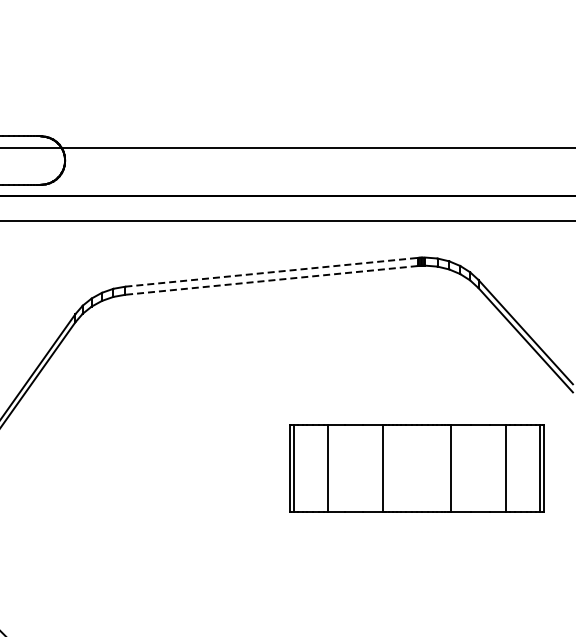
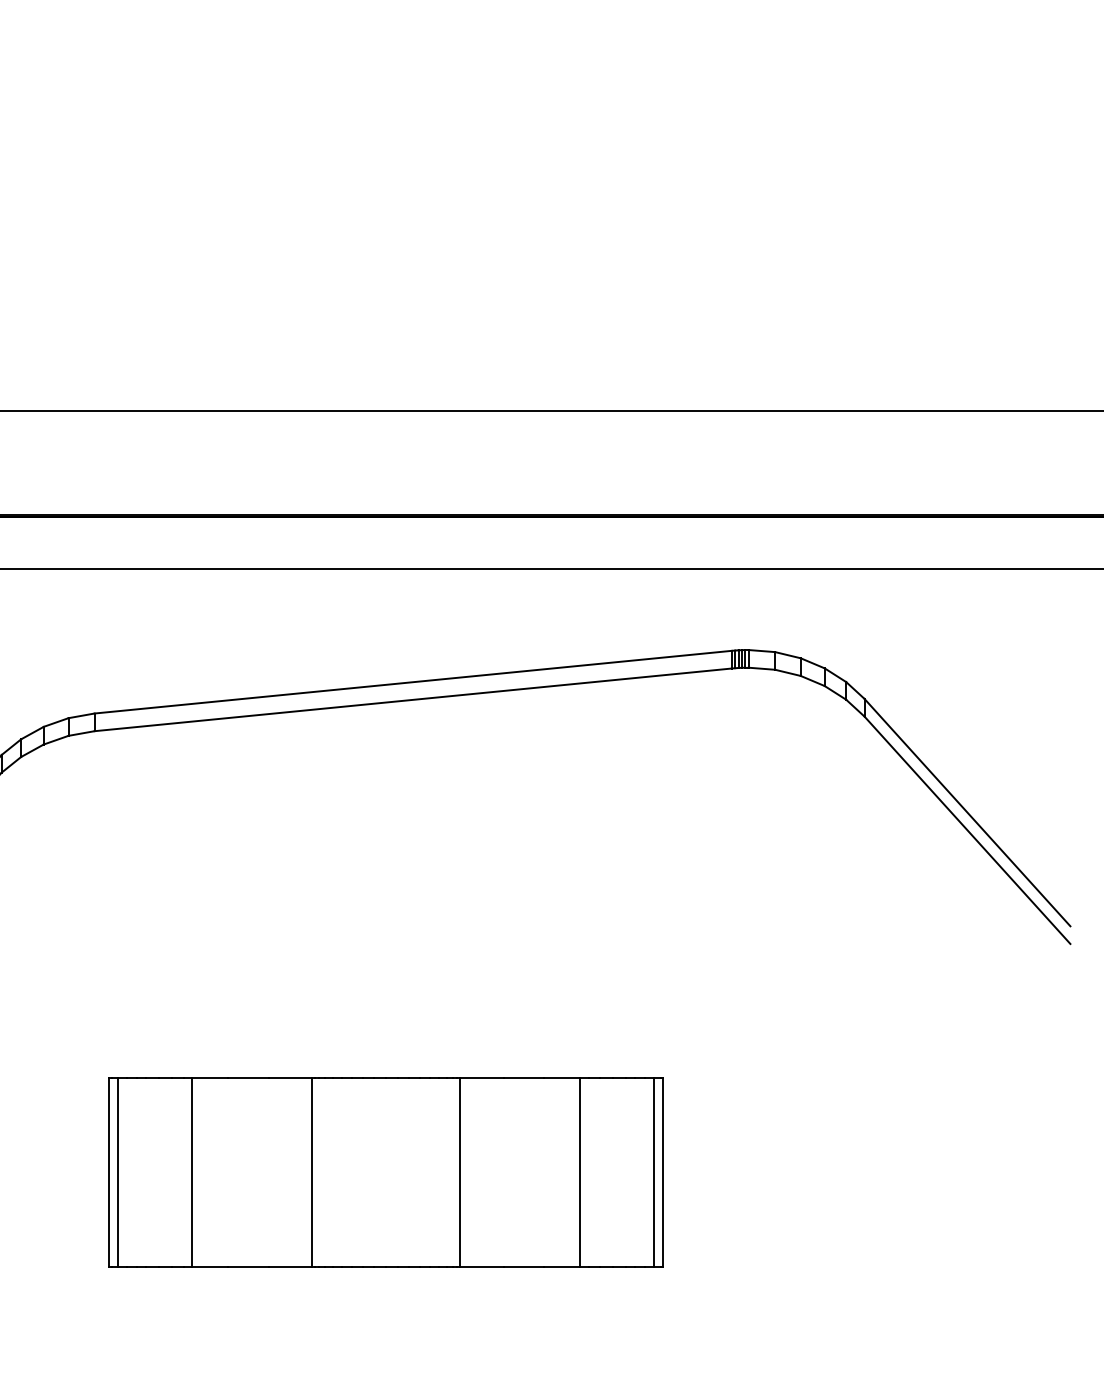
line: (271, 272) -> (413, 682), dashed -> solid
line: (271, 280) -> (413, 700), dashed -> solid
part: (416, 468) -> (384, 1173), moved

